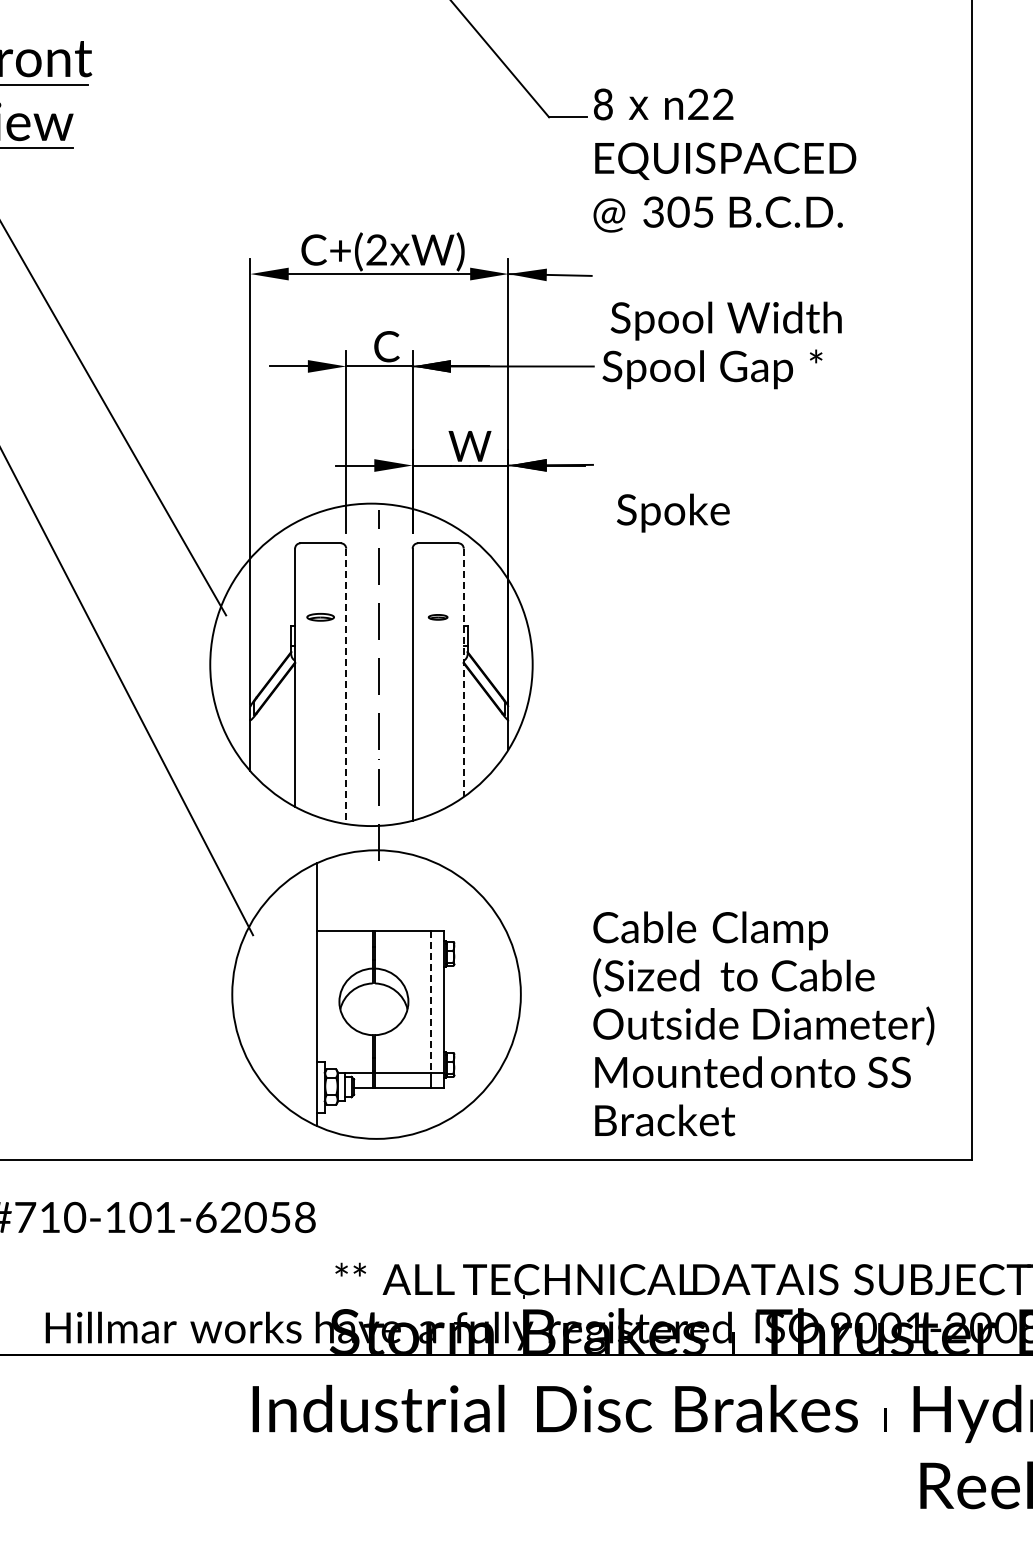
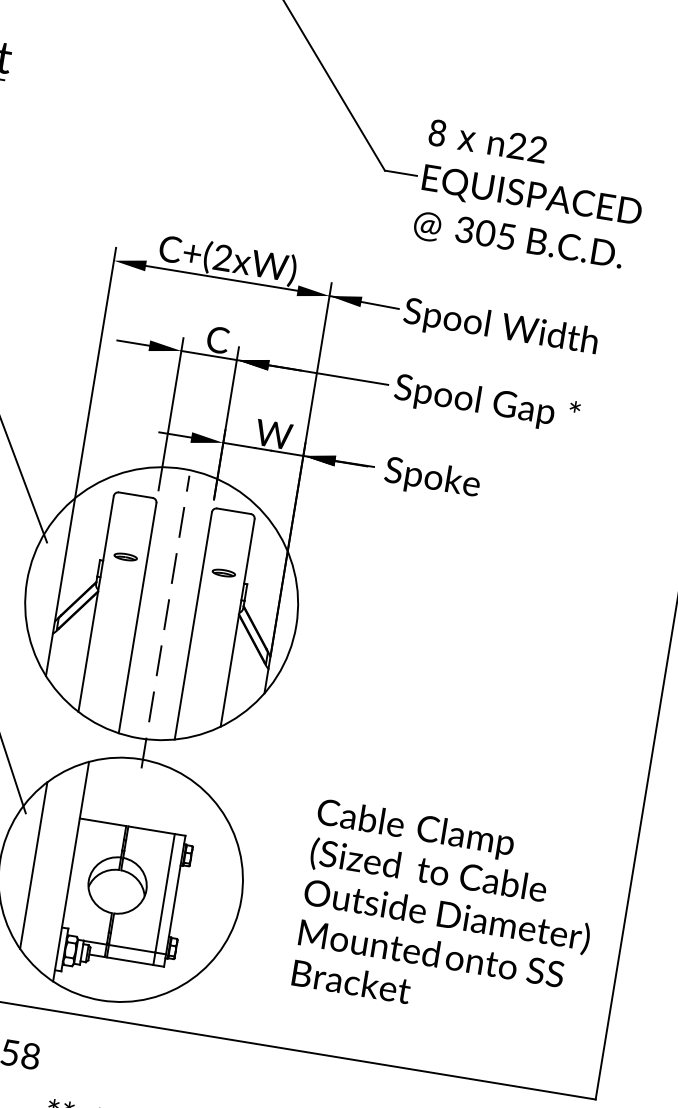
text: (724, 160) -> (531, 196), moved
text: (725, 320) -> (500, 327), moved
text: (673, 512) -> (432, 478), moved
part: (437, 617) -> (223, 573), size x1.43
line: (463, 673) -> (237, 623), dashed -> solid
line: (346, 686) -> (137, 618), dashed -> solid
line: (272, 994) -> (33, 865), added
line: (430, 1001) -> (164, 892), dashed -> solid
text: (763, 1023) -> (447, 914), moved

